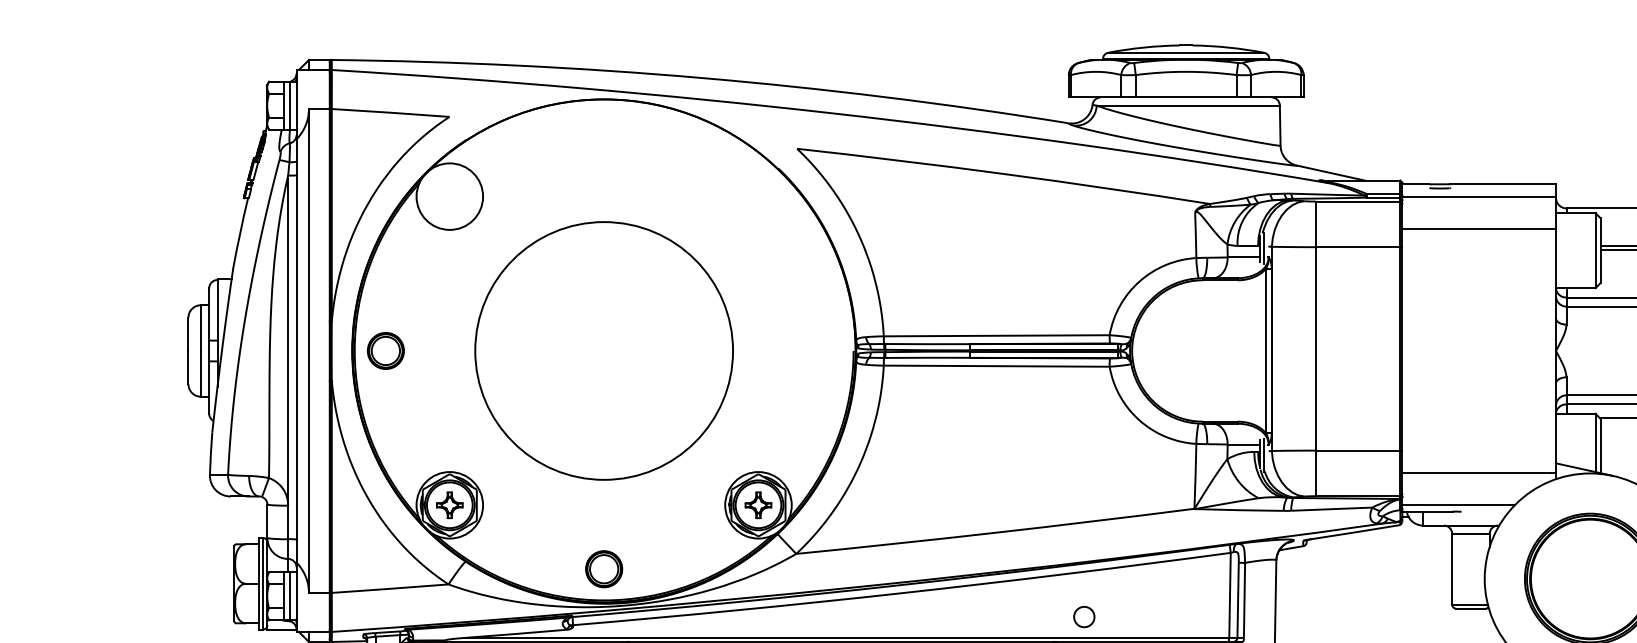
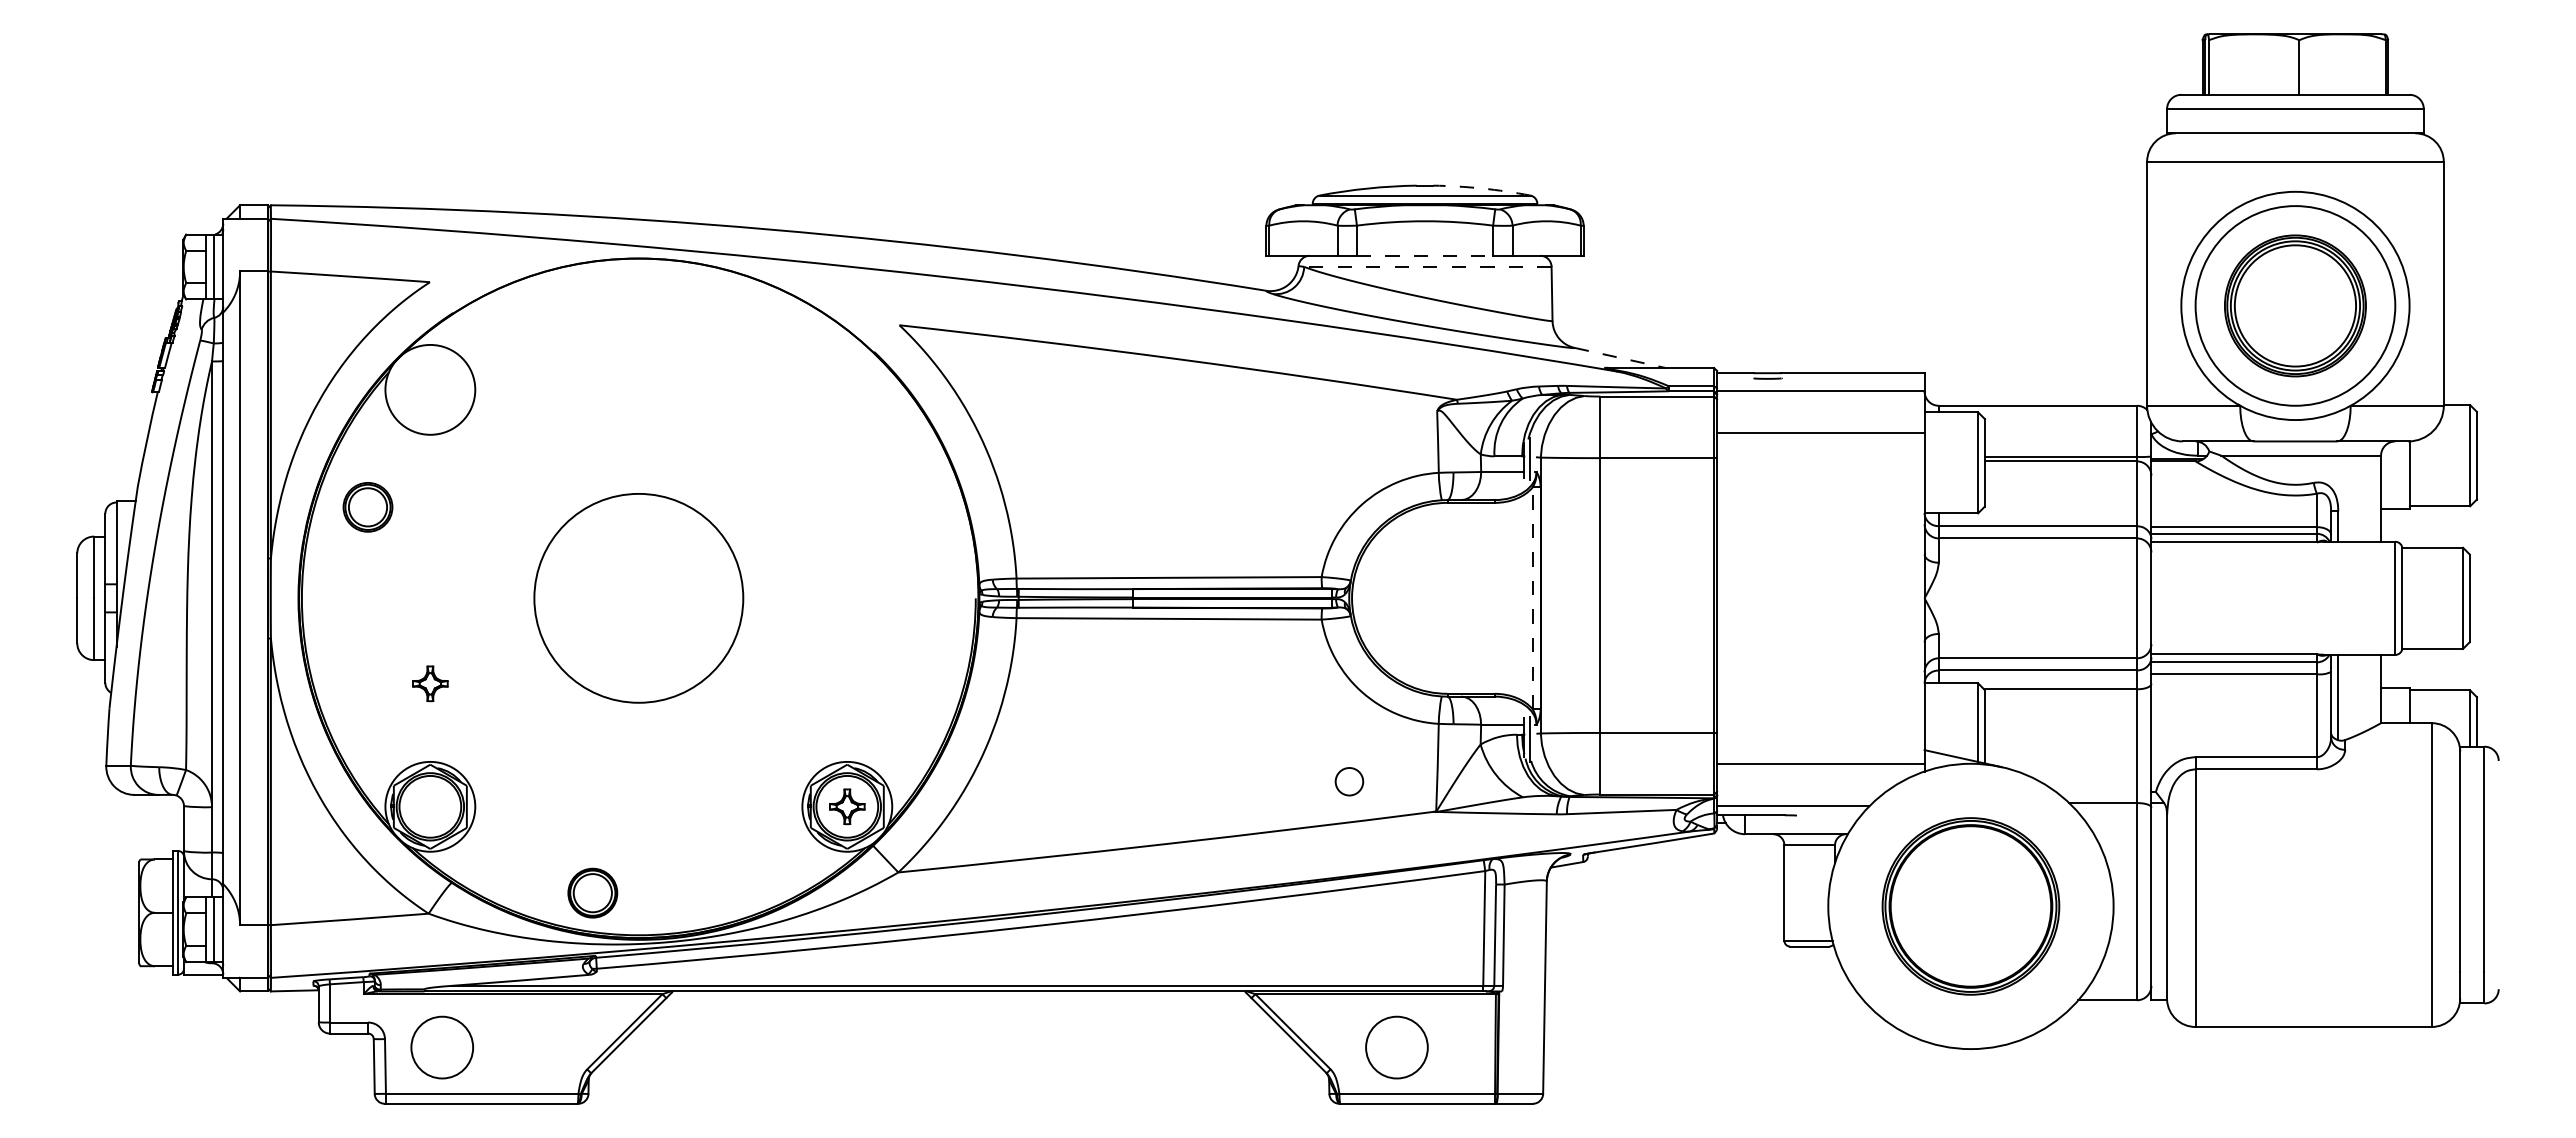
arc: (1228, 47) -> (1482, 188), solid -> dashed
line: (1186, 97) -> (1425, 255), solid -> dashed
line: (1188, 105) -> (1427, 266), solid -> dashed
line: (1330, 173) -> (1620, 358), solid -> dashed
part: (385, 351) -> (367, 507), moved
circle: (603, 351) -> (638, 598), size x0.6
line: (1265, 351) -> (1532, 598), solid -> dashed
part: (449, 505) -> (430, 683), moved
part: (603, 568) -> (592, 892), moved
circle: (1084, 616) -> (1349, 781), moved

